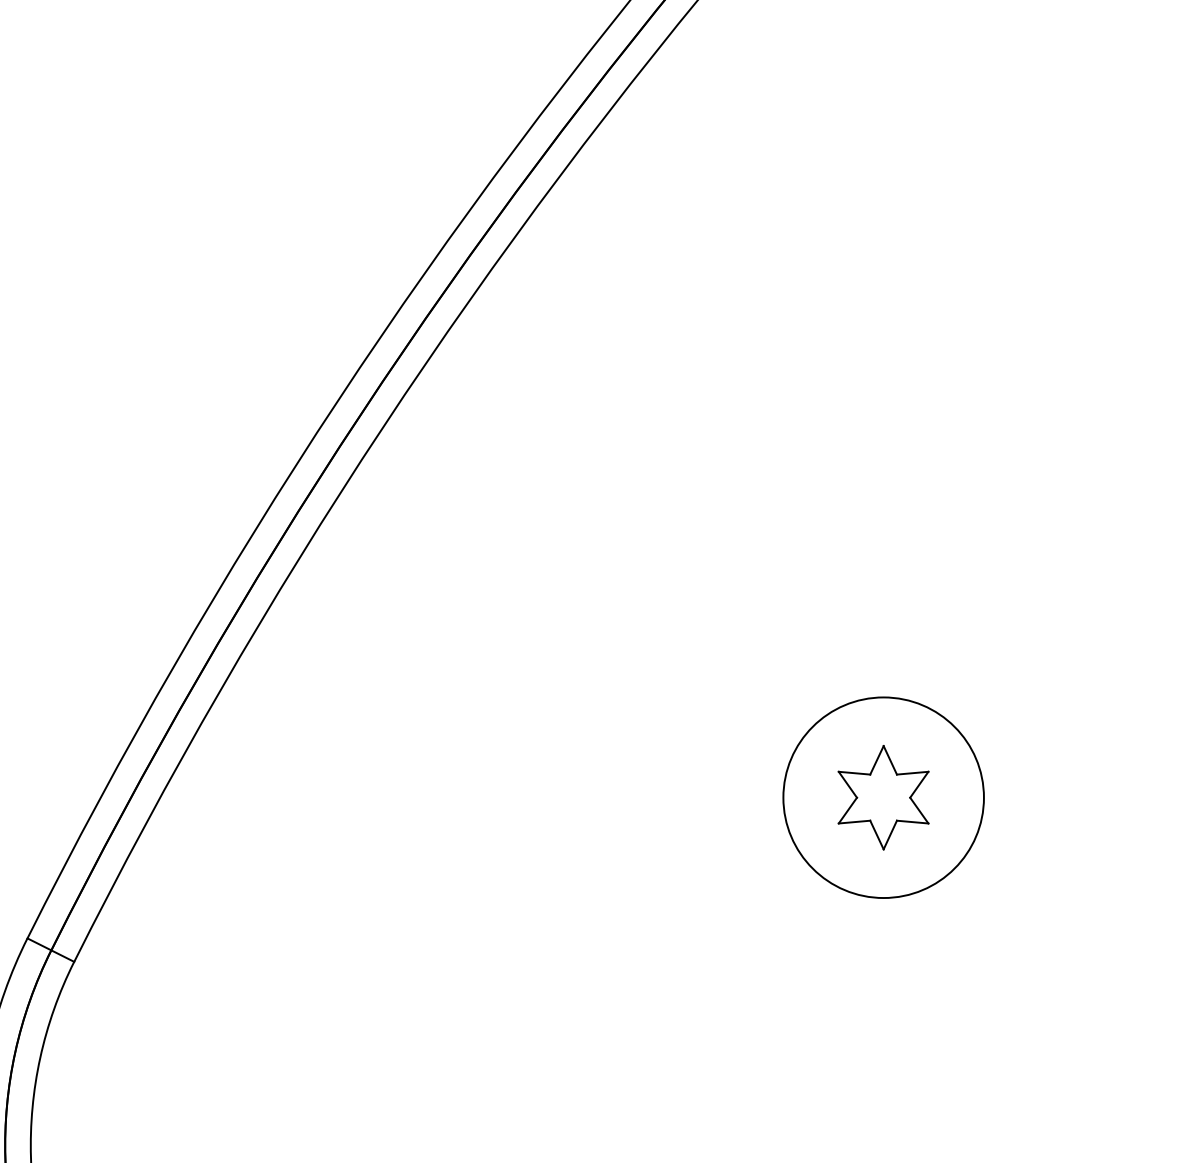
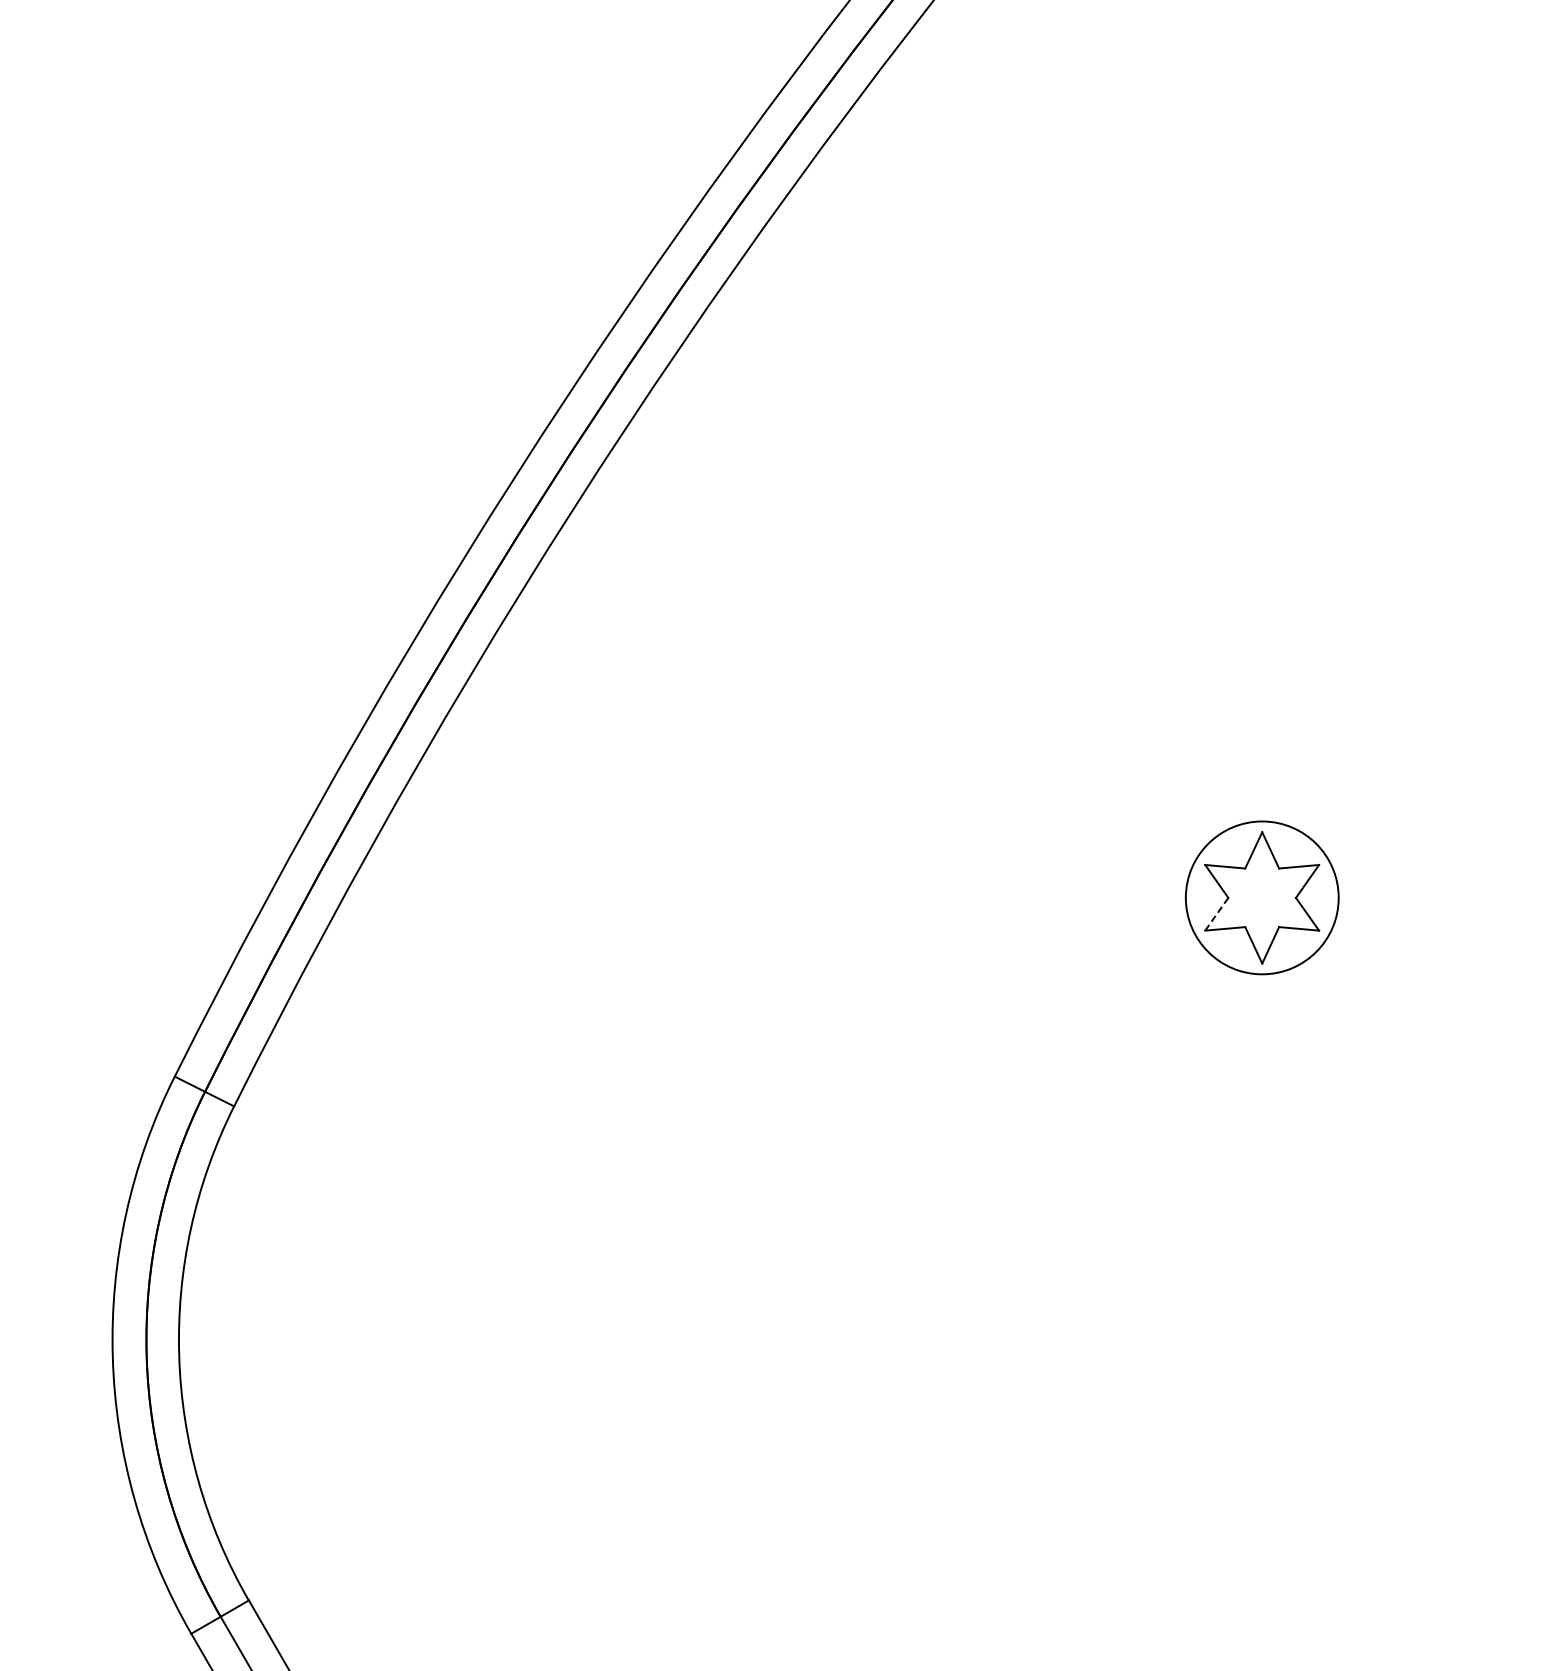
circle: (883, 797) -> (1261, 897), size x0.6
line: (848, 810) -> (1217, 913), solid -> dashed

